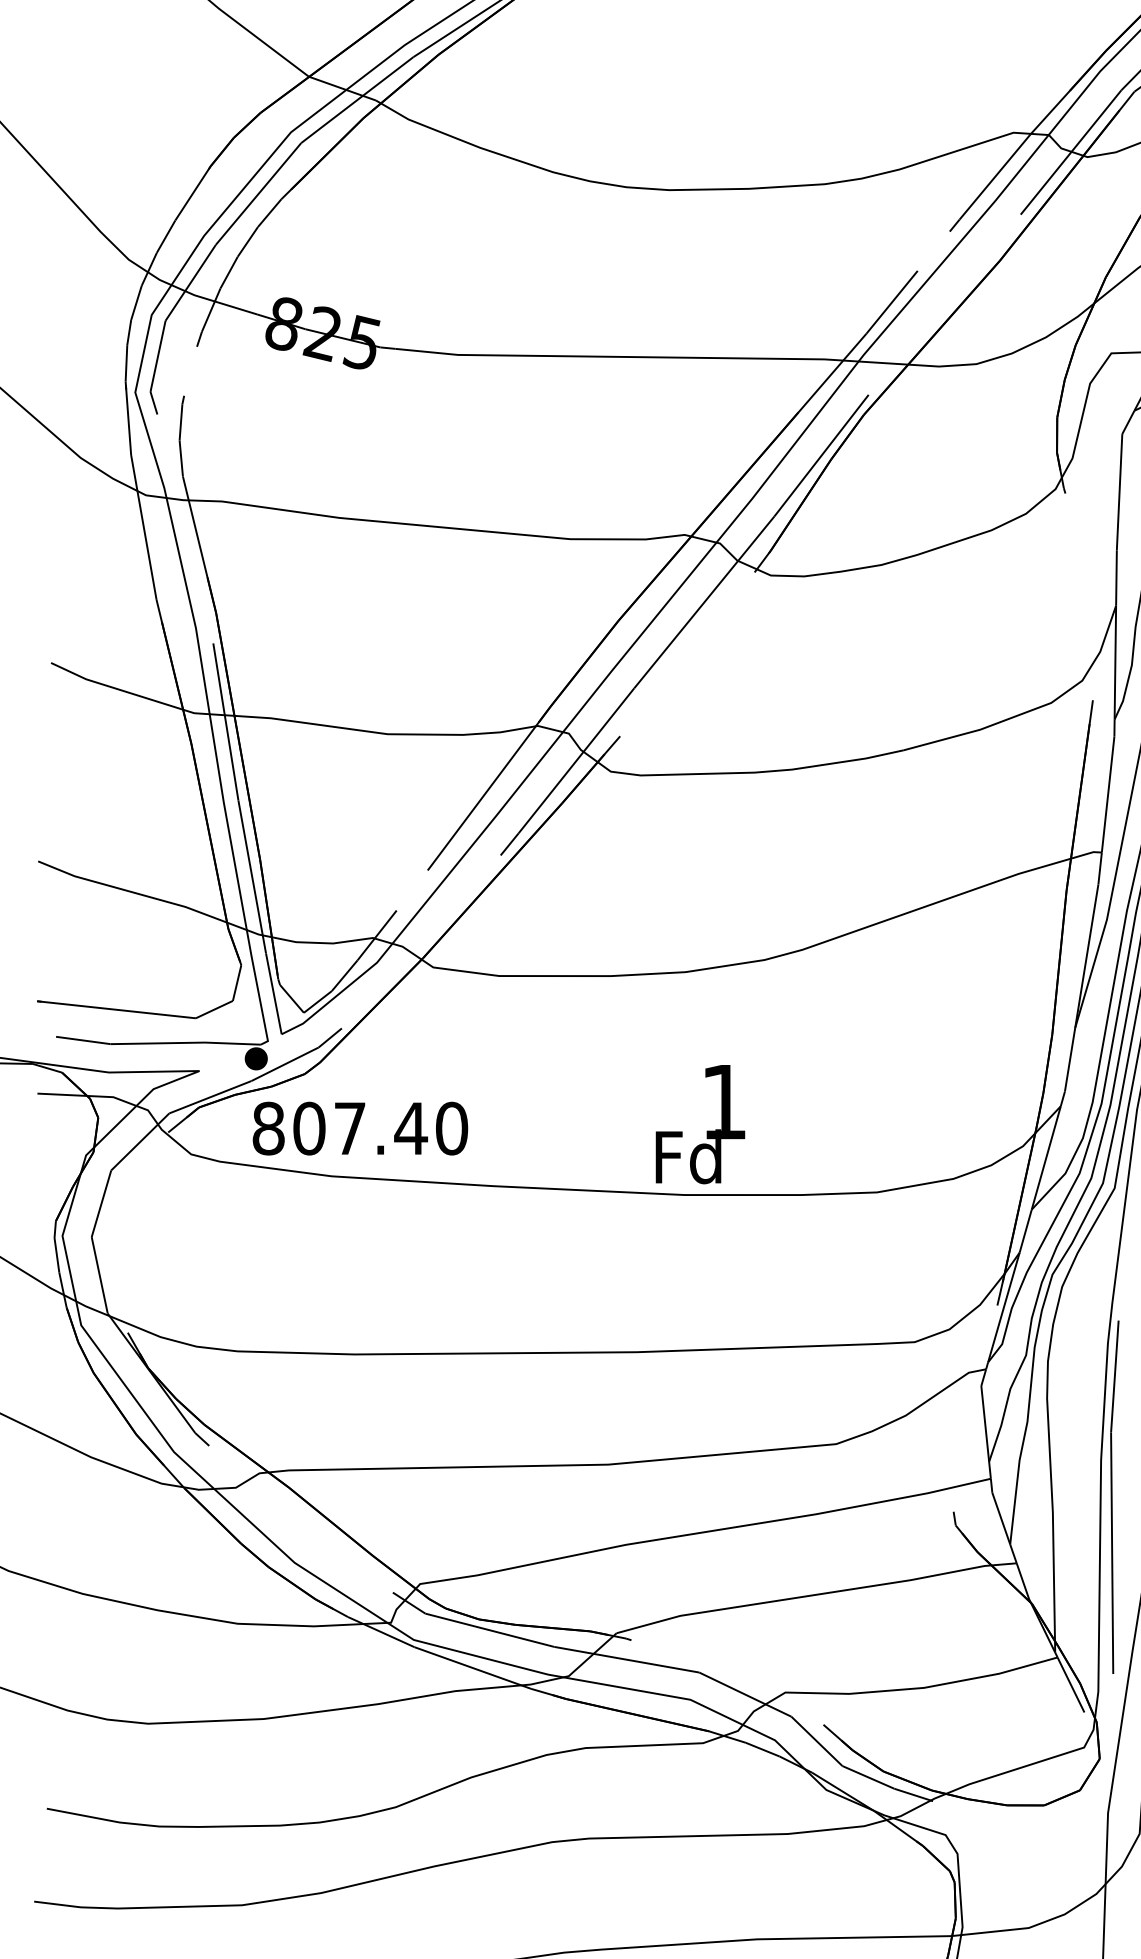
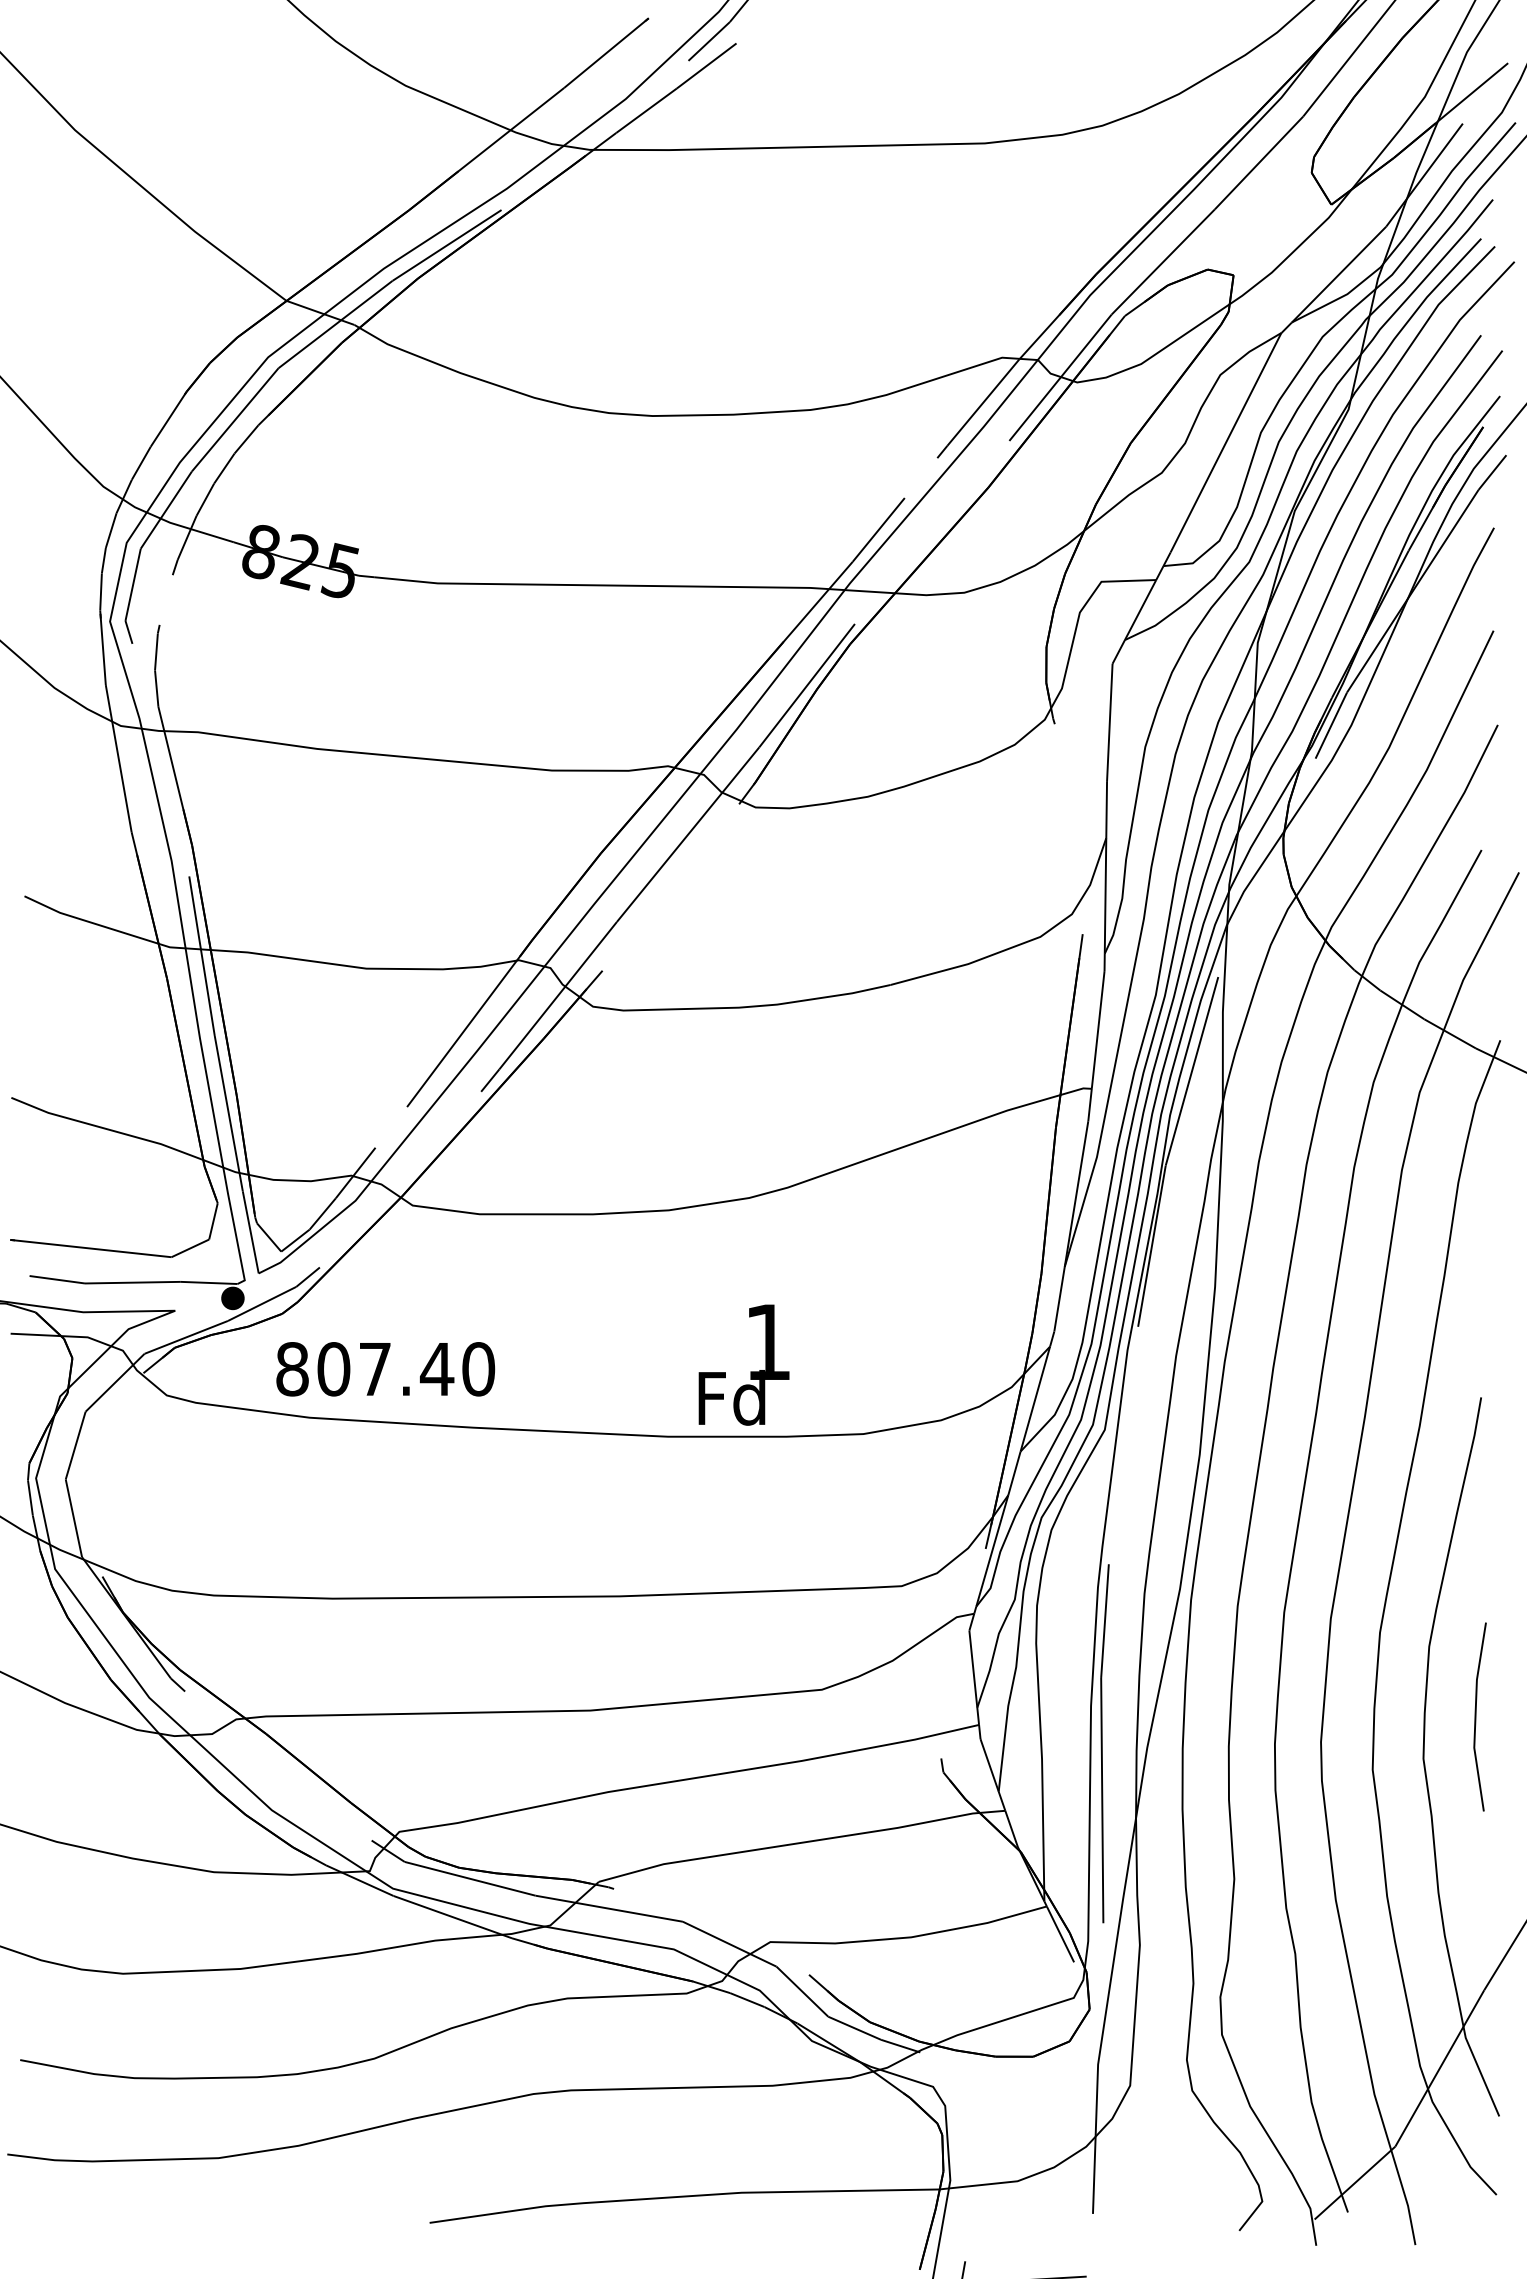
text: (699, 1123) -> (743, 1364), moved
text: (360, 1128) -> (385, 1369), moved

